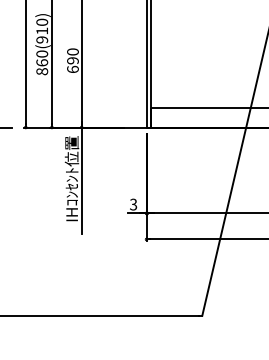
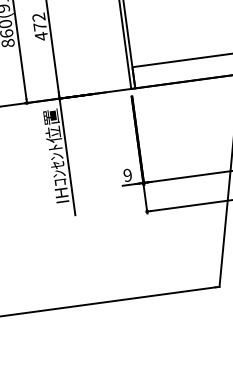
text: (72, 60) -> (39, 26), 690 -> 472
text: (133, 204) -> (127, 175), 3 -> 9

